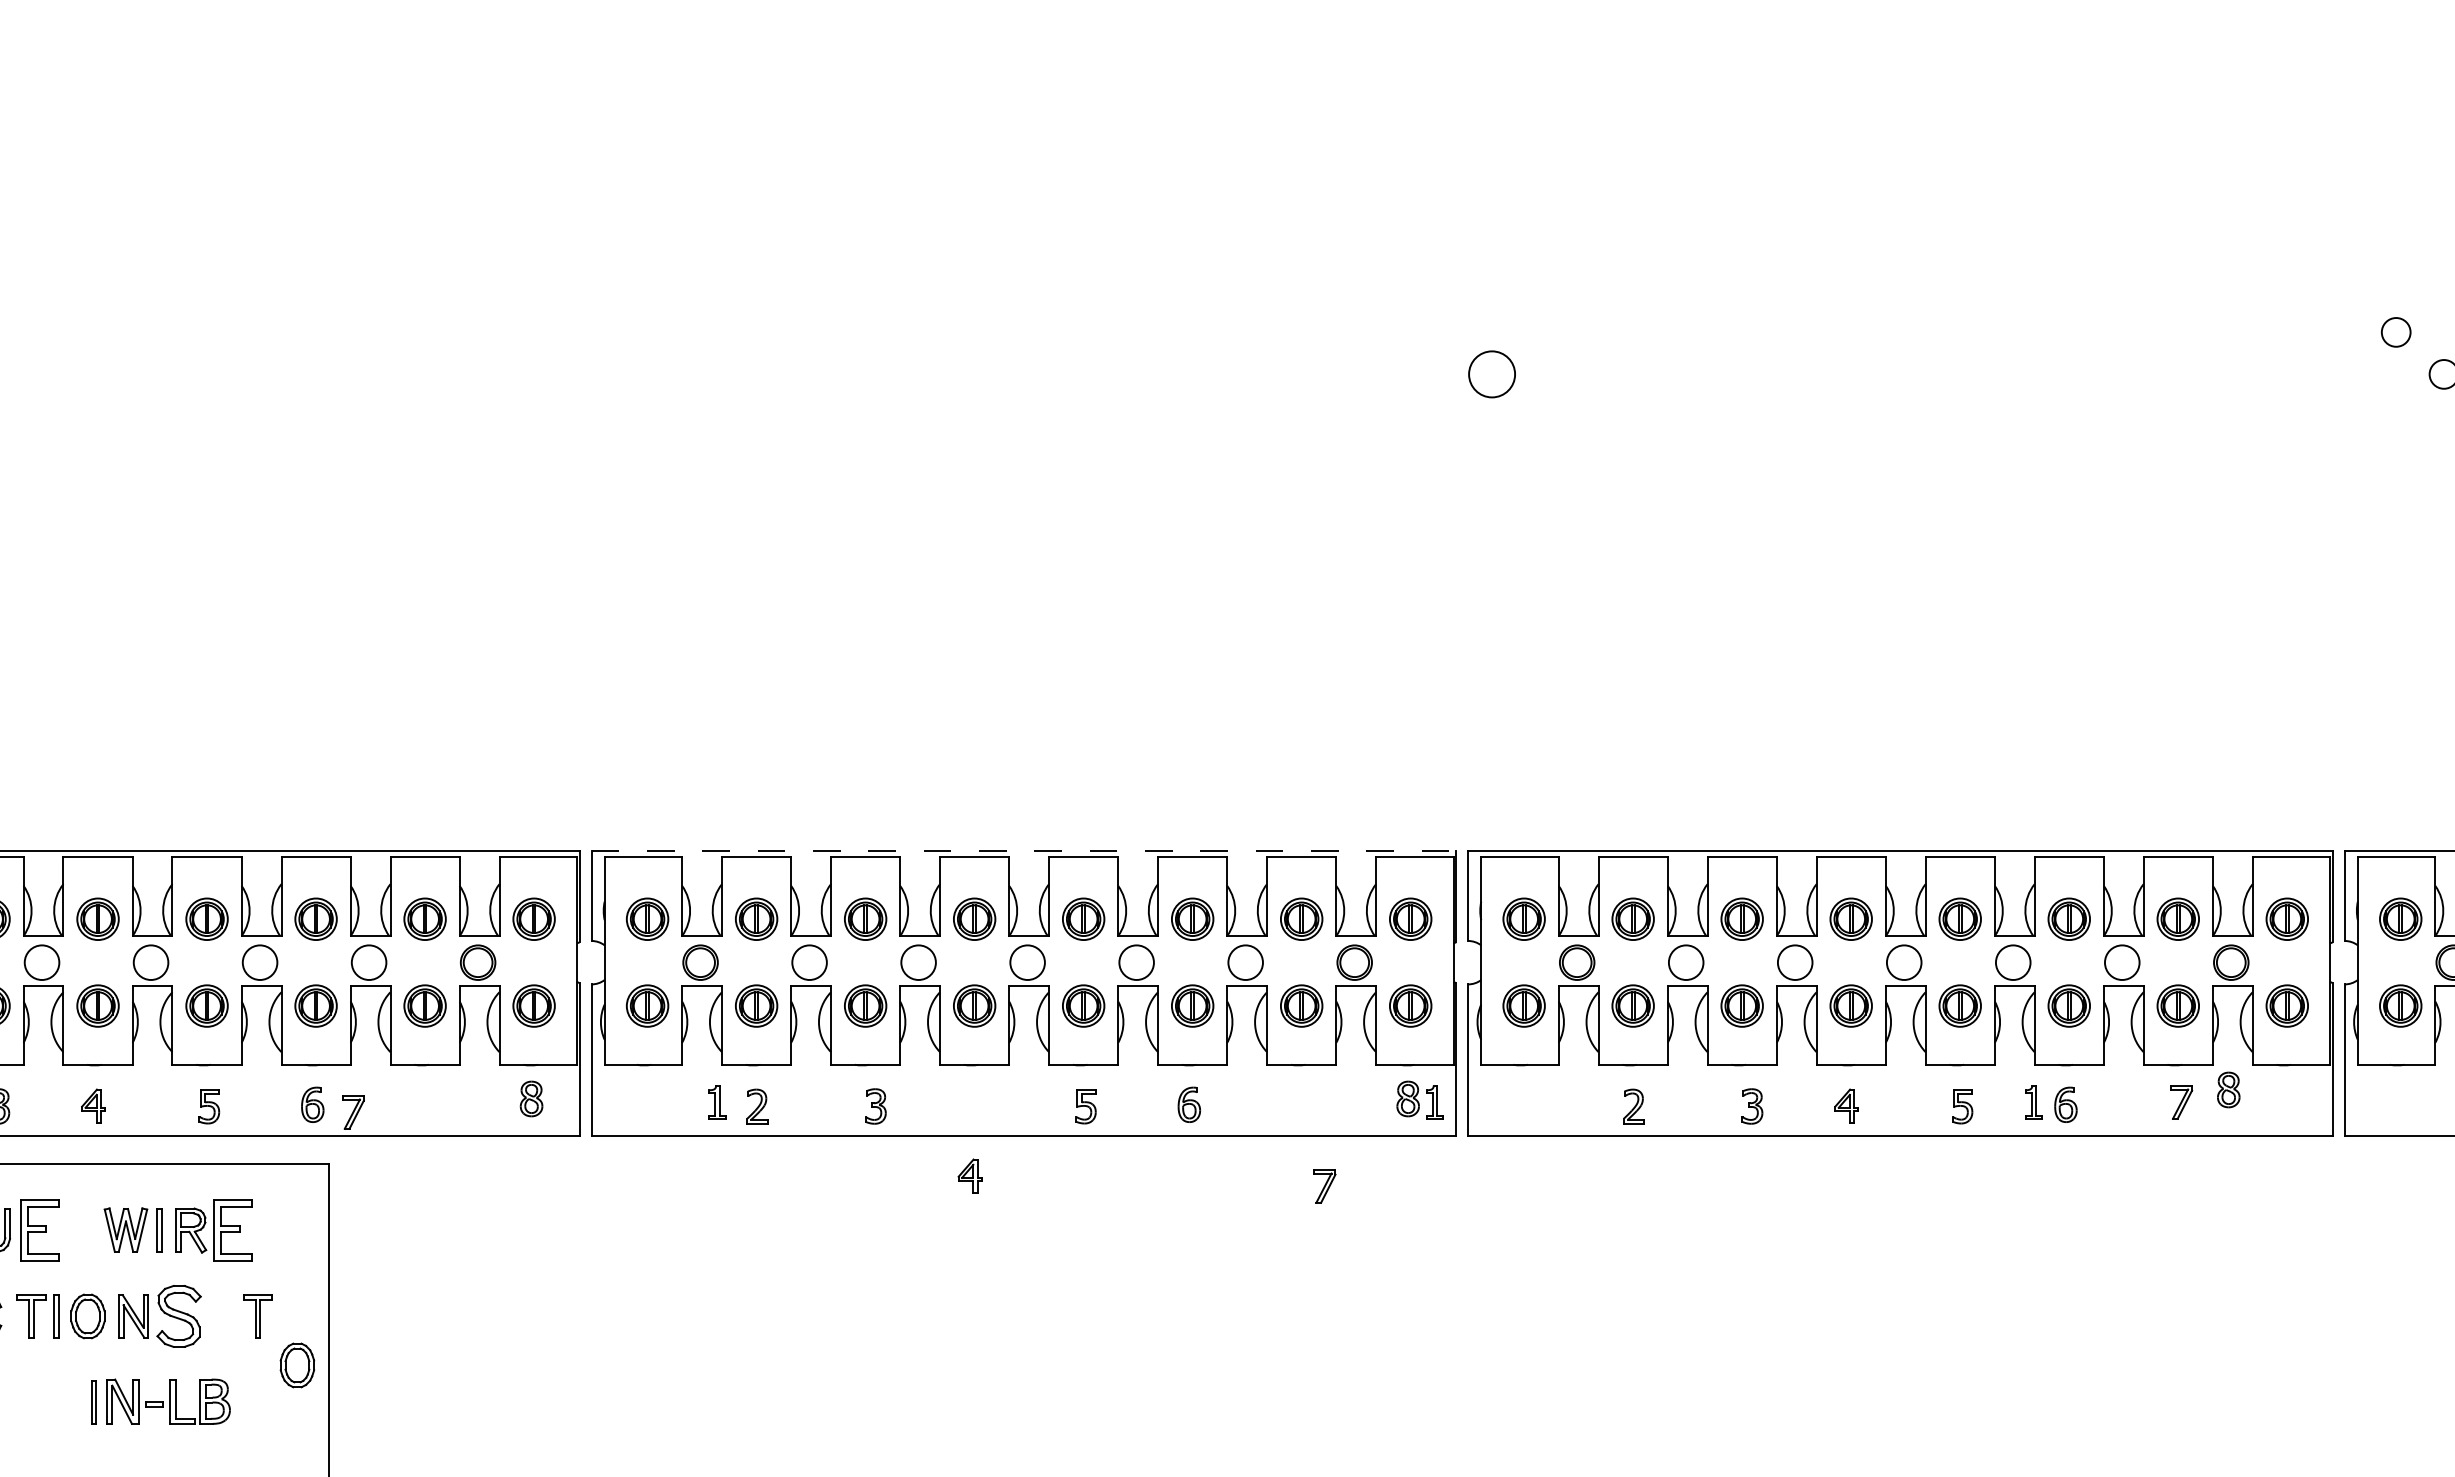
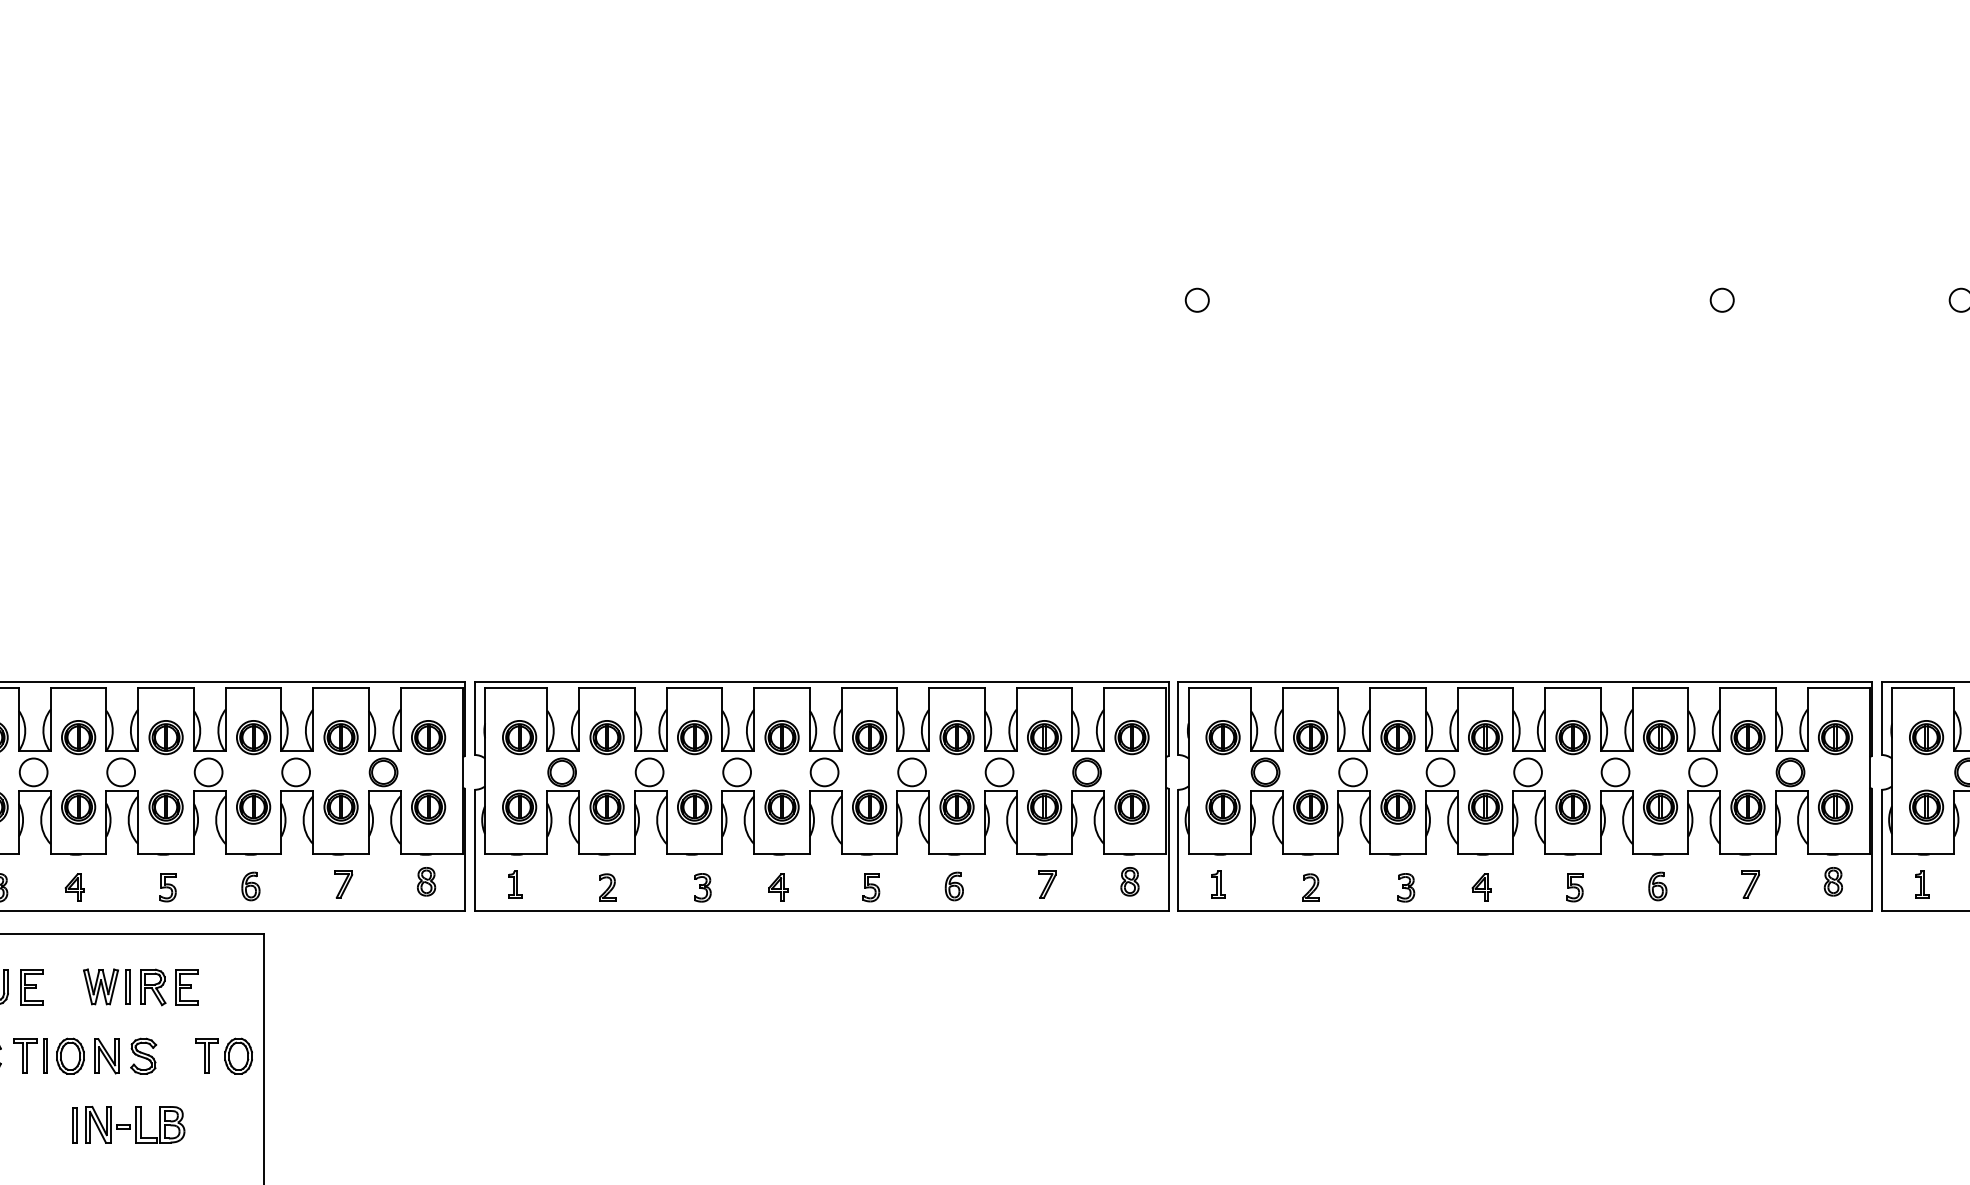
circle: (2396, 332) -> (1722, 300), moved
circle: (1491, 374) -> (1196, 300), size x0.62
line: (1024, 850) -> (822, 682), dashed -> solid
part: (2228, 1089) -> (1833, 881), moved
part: (717, 1102) -> (515, 884), moved
part: (1434, 1102) -> (1218, 884), moved
part: (2033, 1102) -> (1922, 884), moved
part: (353, 1112) -> (343, 884), moved
part: (969, 1175) -> (777, 887), moved
part: (1324, 1186) -> (1046, 884), moved
part: (39, 1230) -> (31, 987), size x0.71
part: (232, 1230) -> (186, 987), size x0.71
part: (178, 1316) -> (143, 1056), size x0.71
part: (297, 1365) -> (238, 1056), moved

